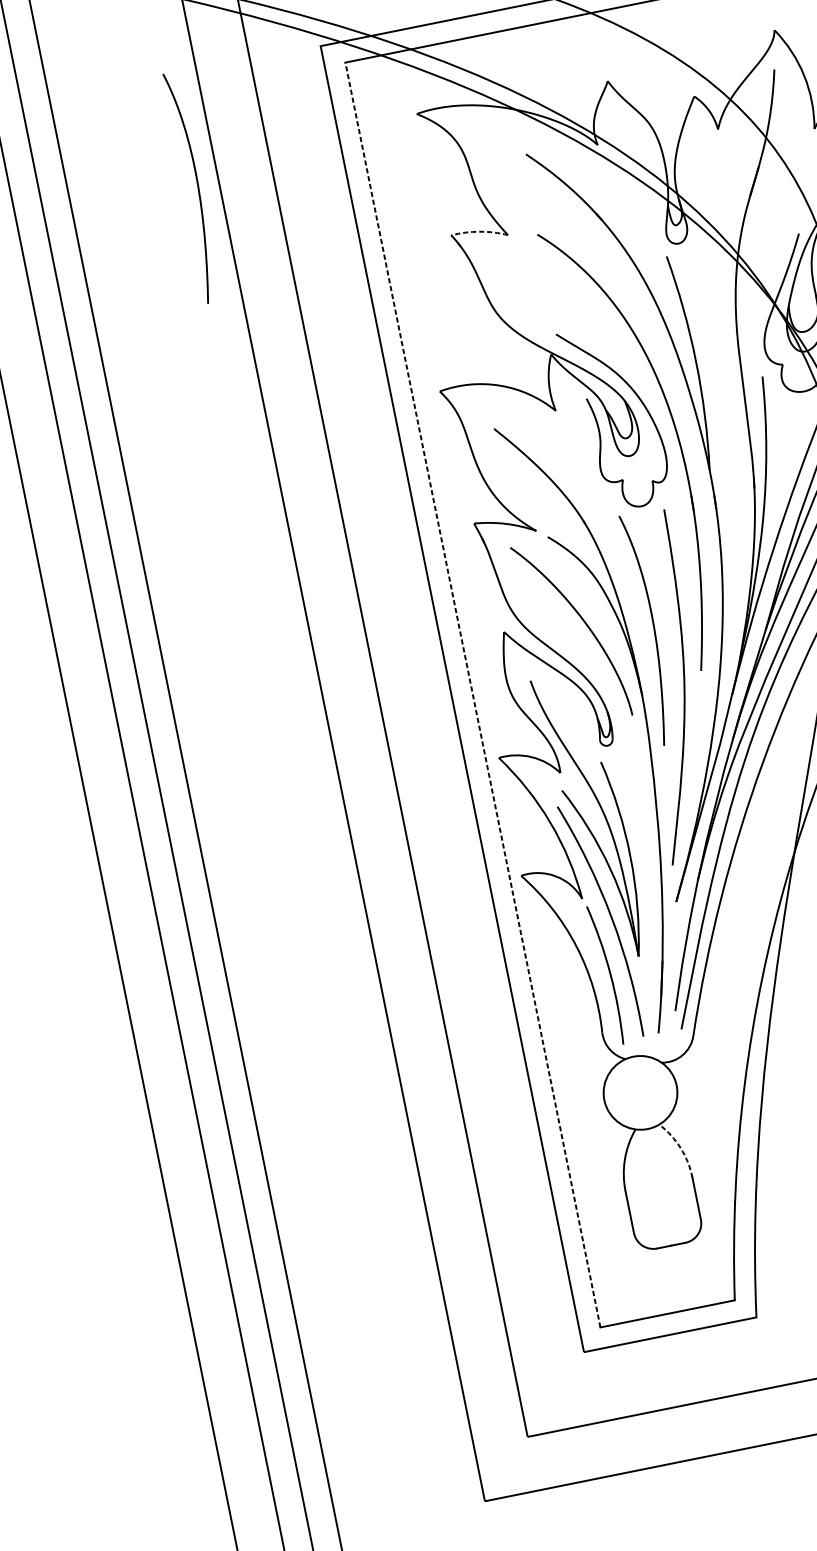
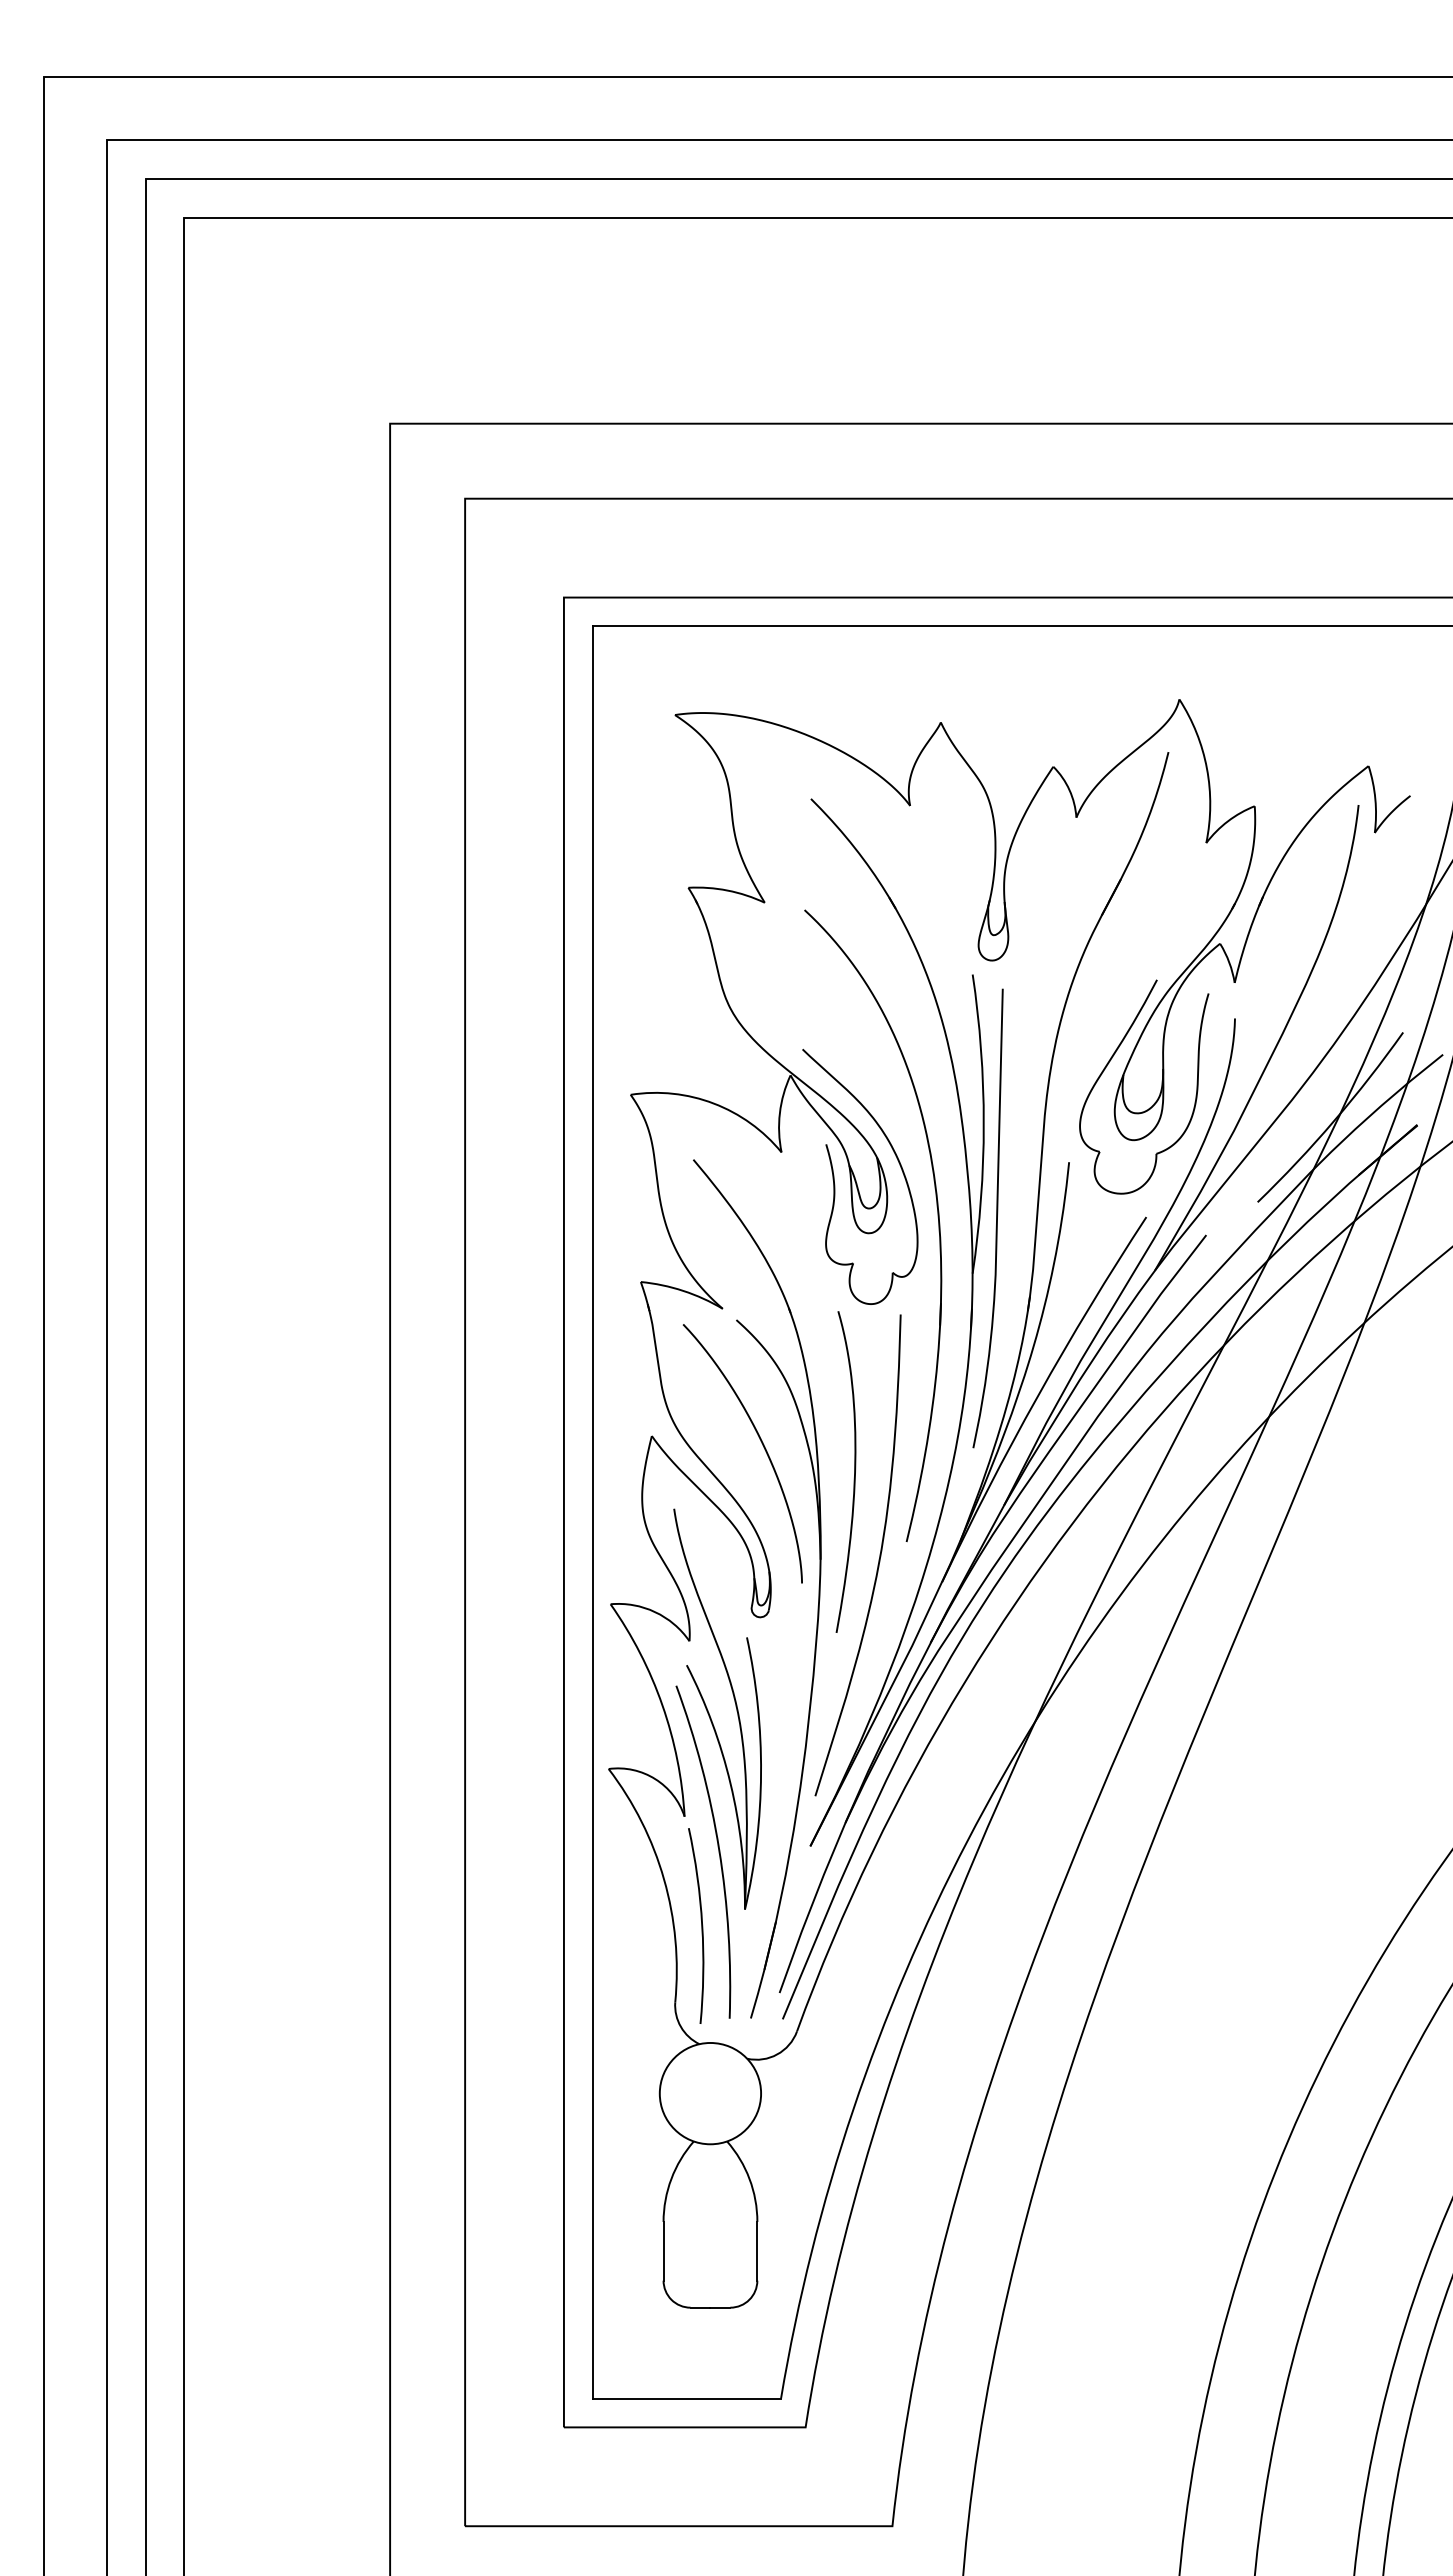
curve: (197, 186) -> (360, 752), removed
arc: (479, 231) -> (727, 890), dashed -> solid
curve: (718, 427) -> (996, 1218), added
line: (472, 694) -> (592, 1511), dashed -> solid
arc: (680, 1147) -> (749, 2178), dashed -> solid

